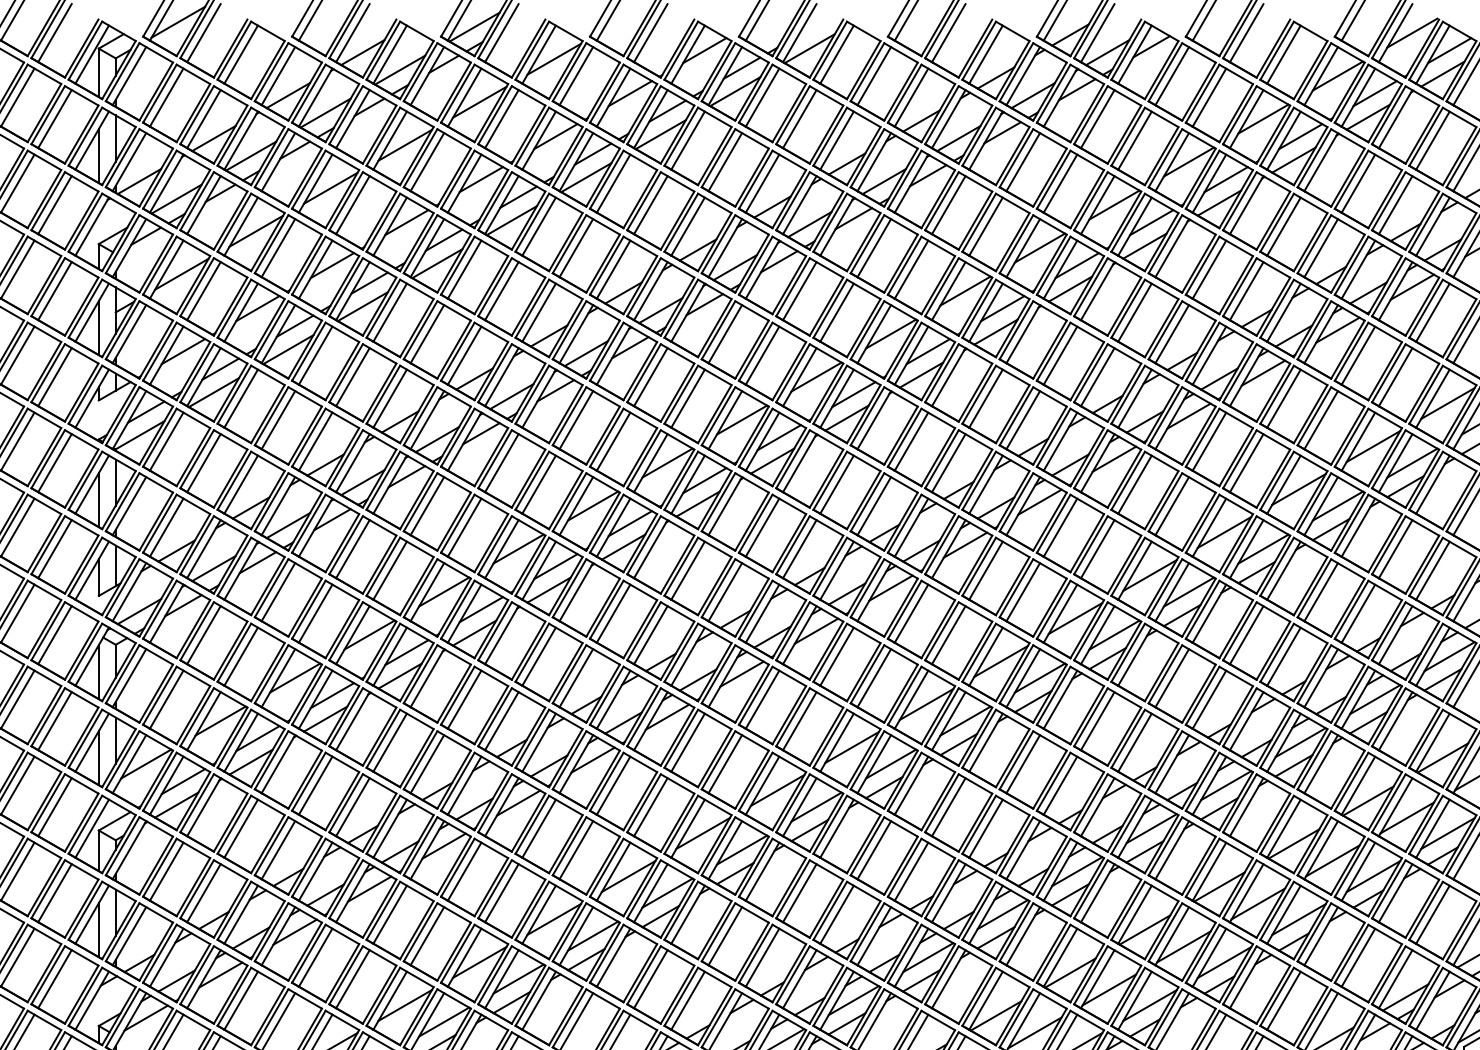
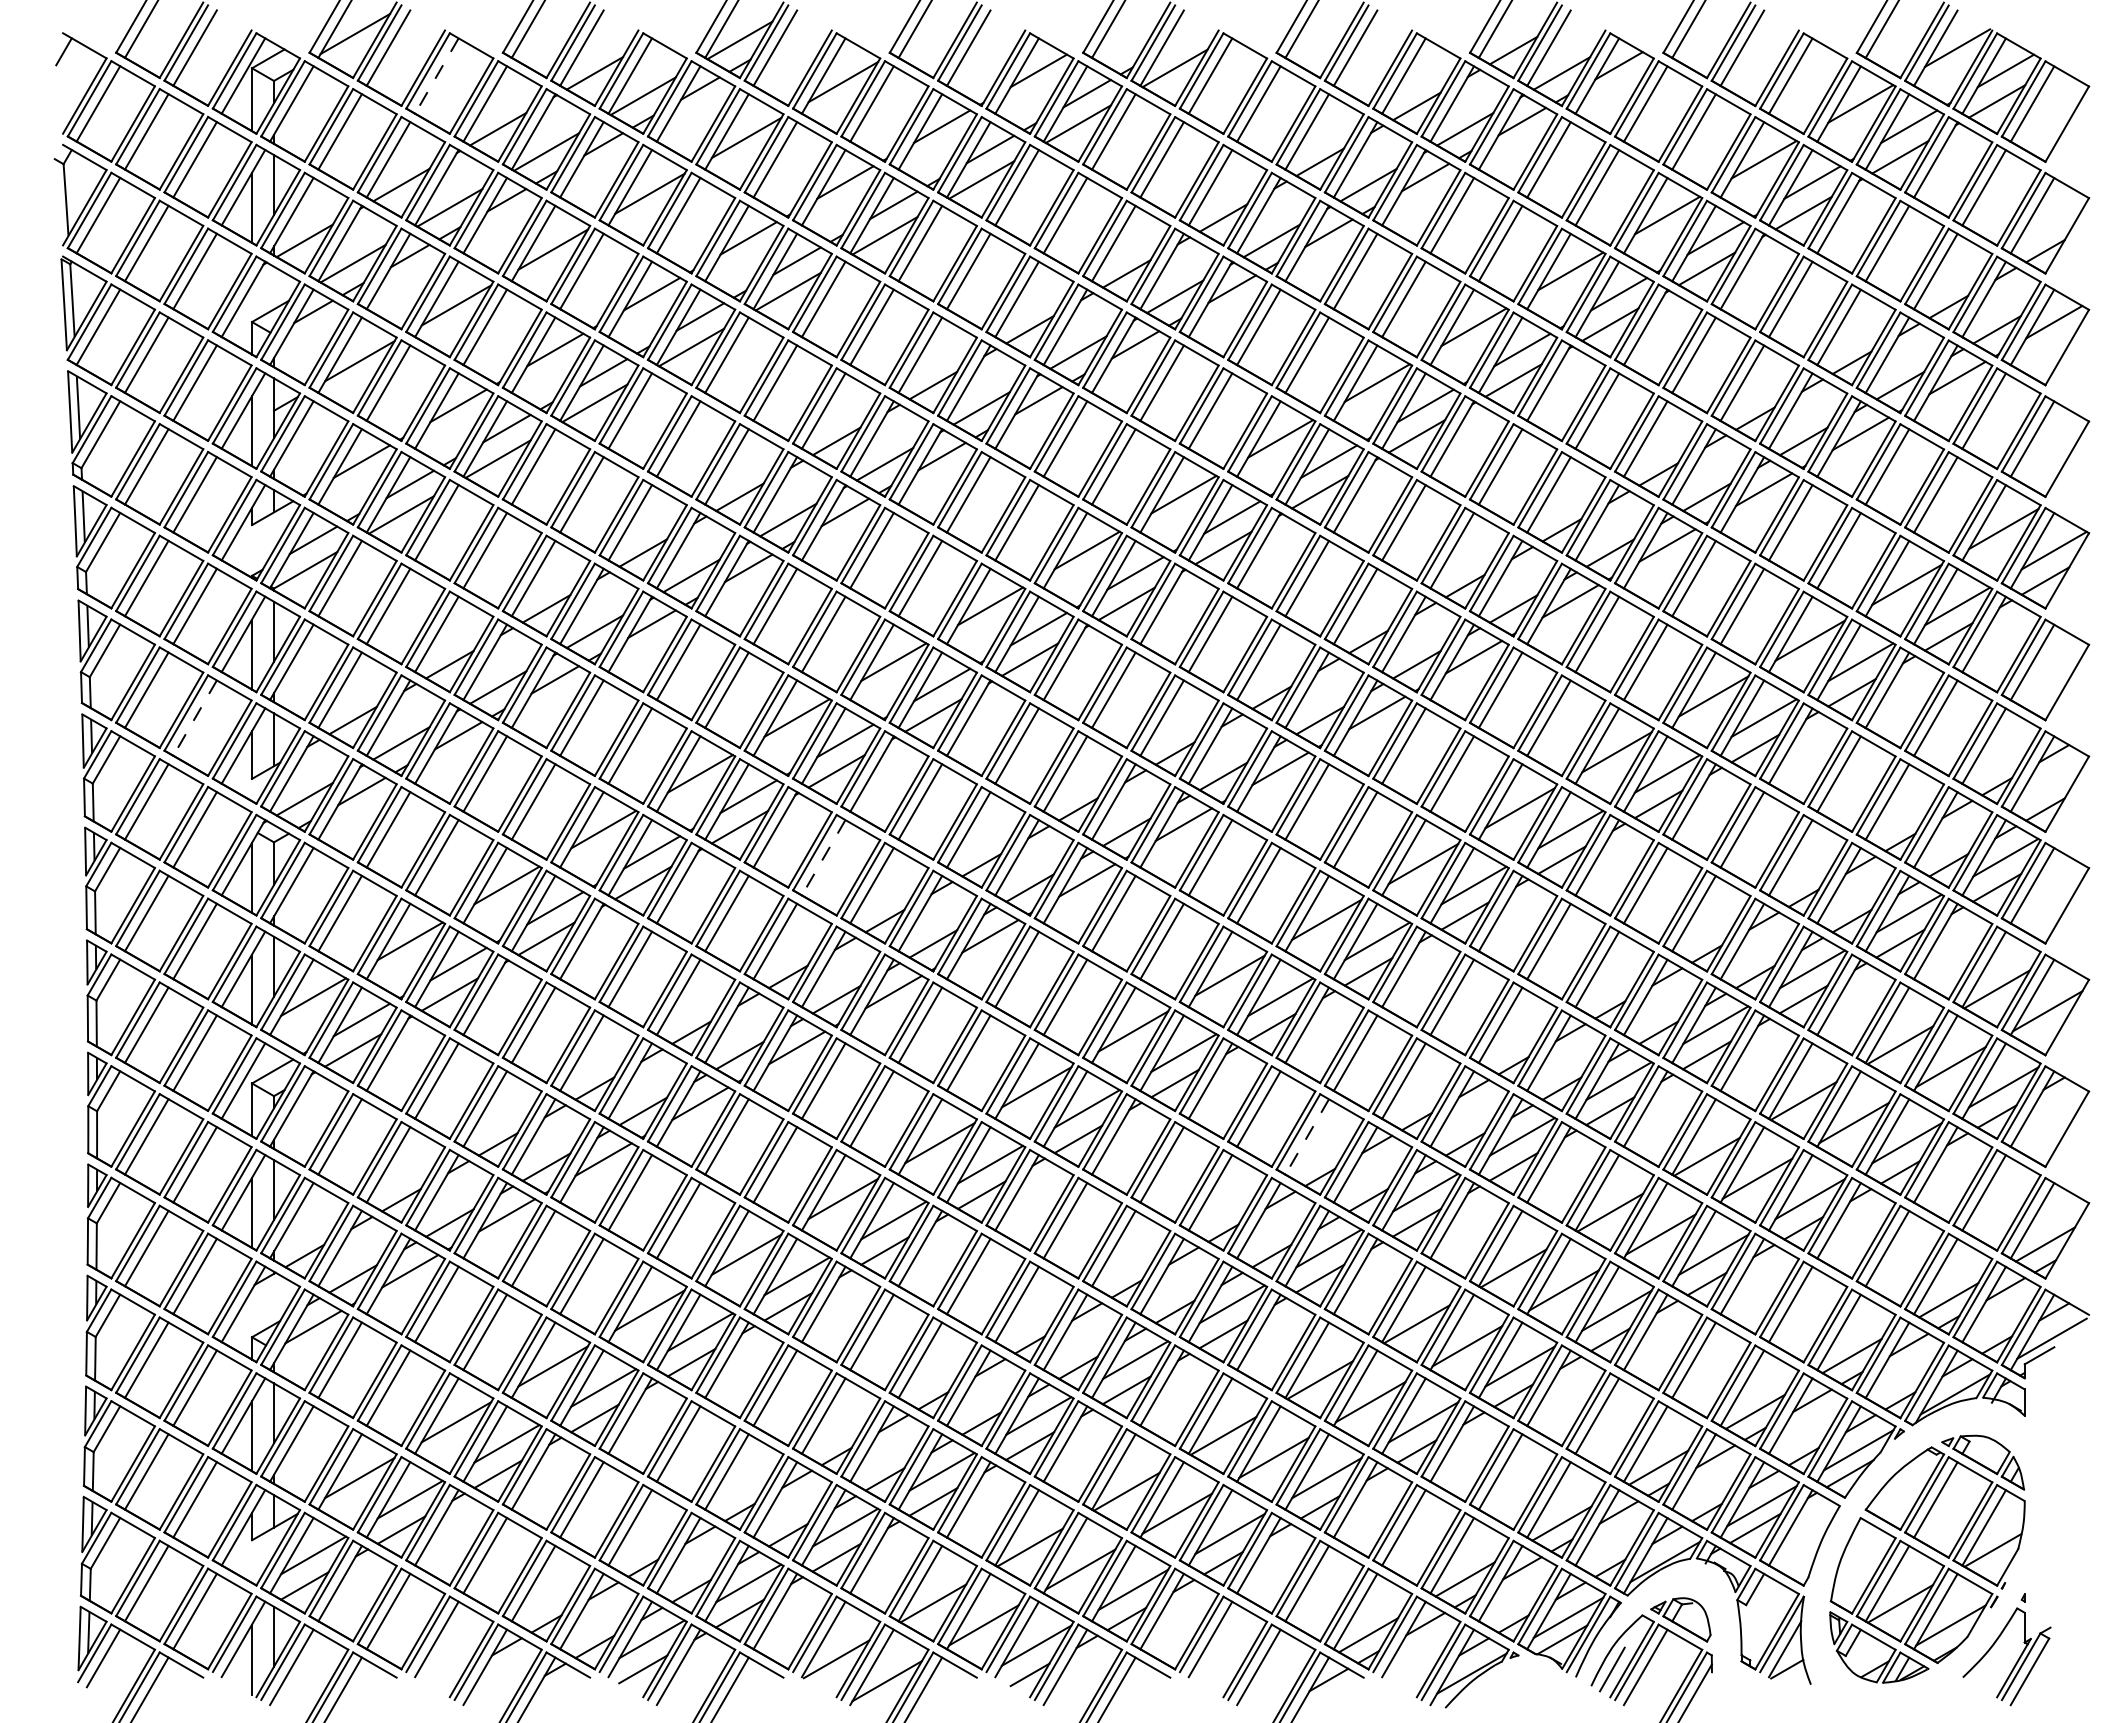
line: (240, 54) -> (436, 76), solid -> dashed
line: (55, 549) -> (195, 718), solid -> dashed
line: (538, 656) -> (823, 857), solid -> dashed
line: (911, 871) -> (1307, 1136), solid -> dashed

